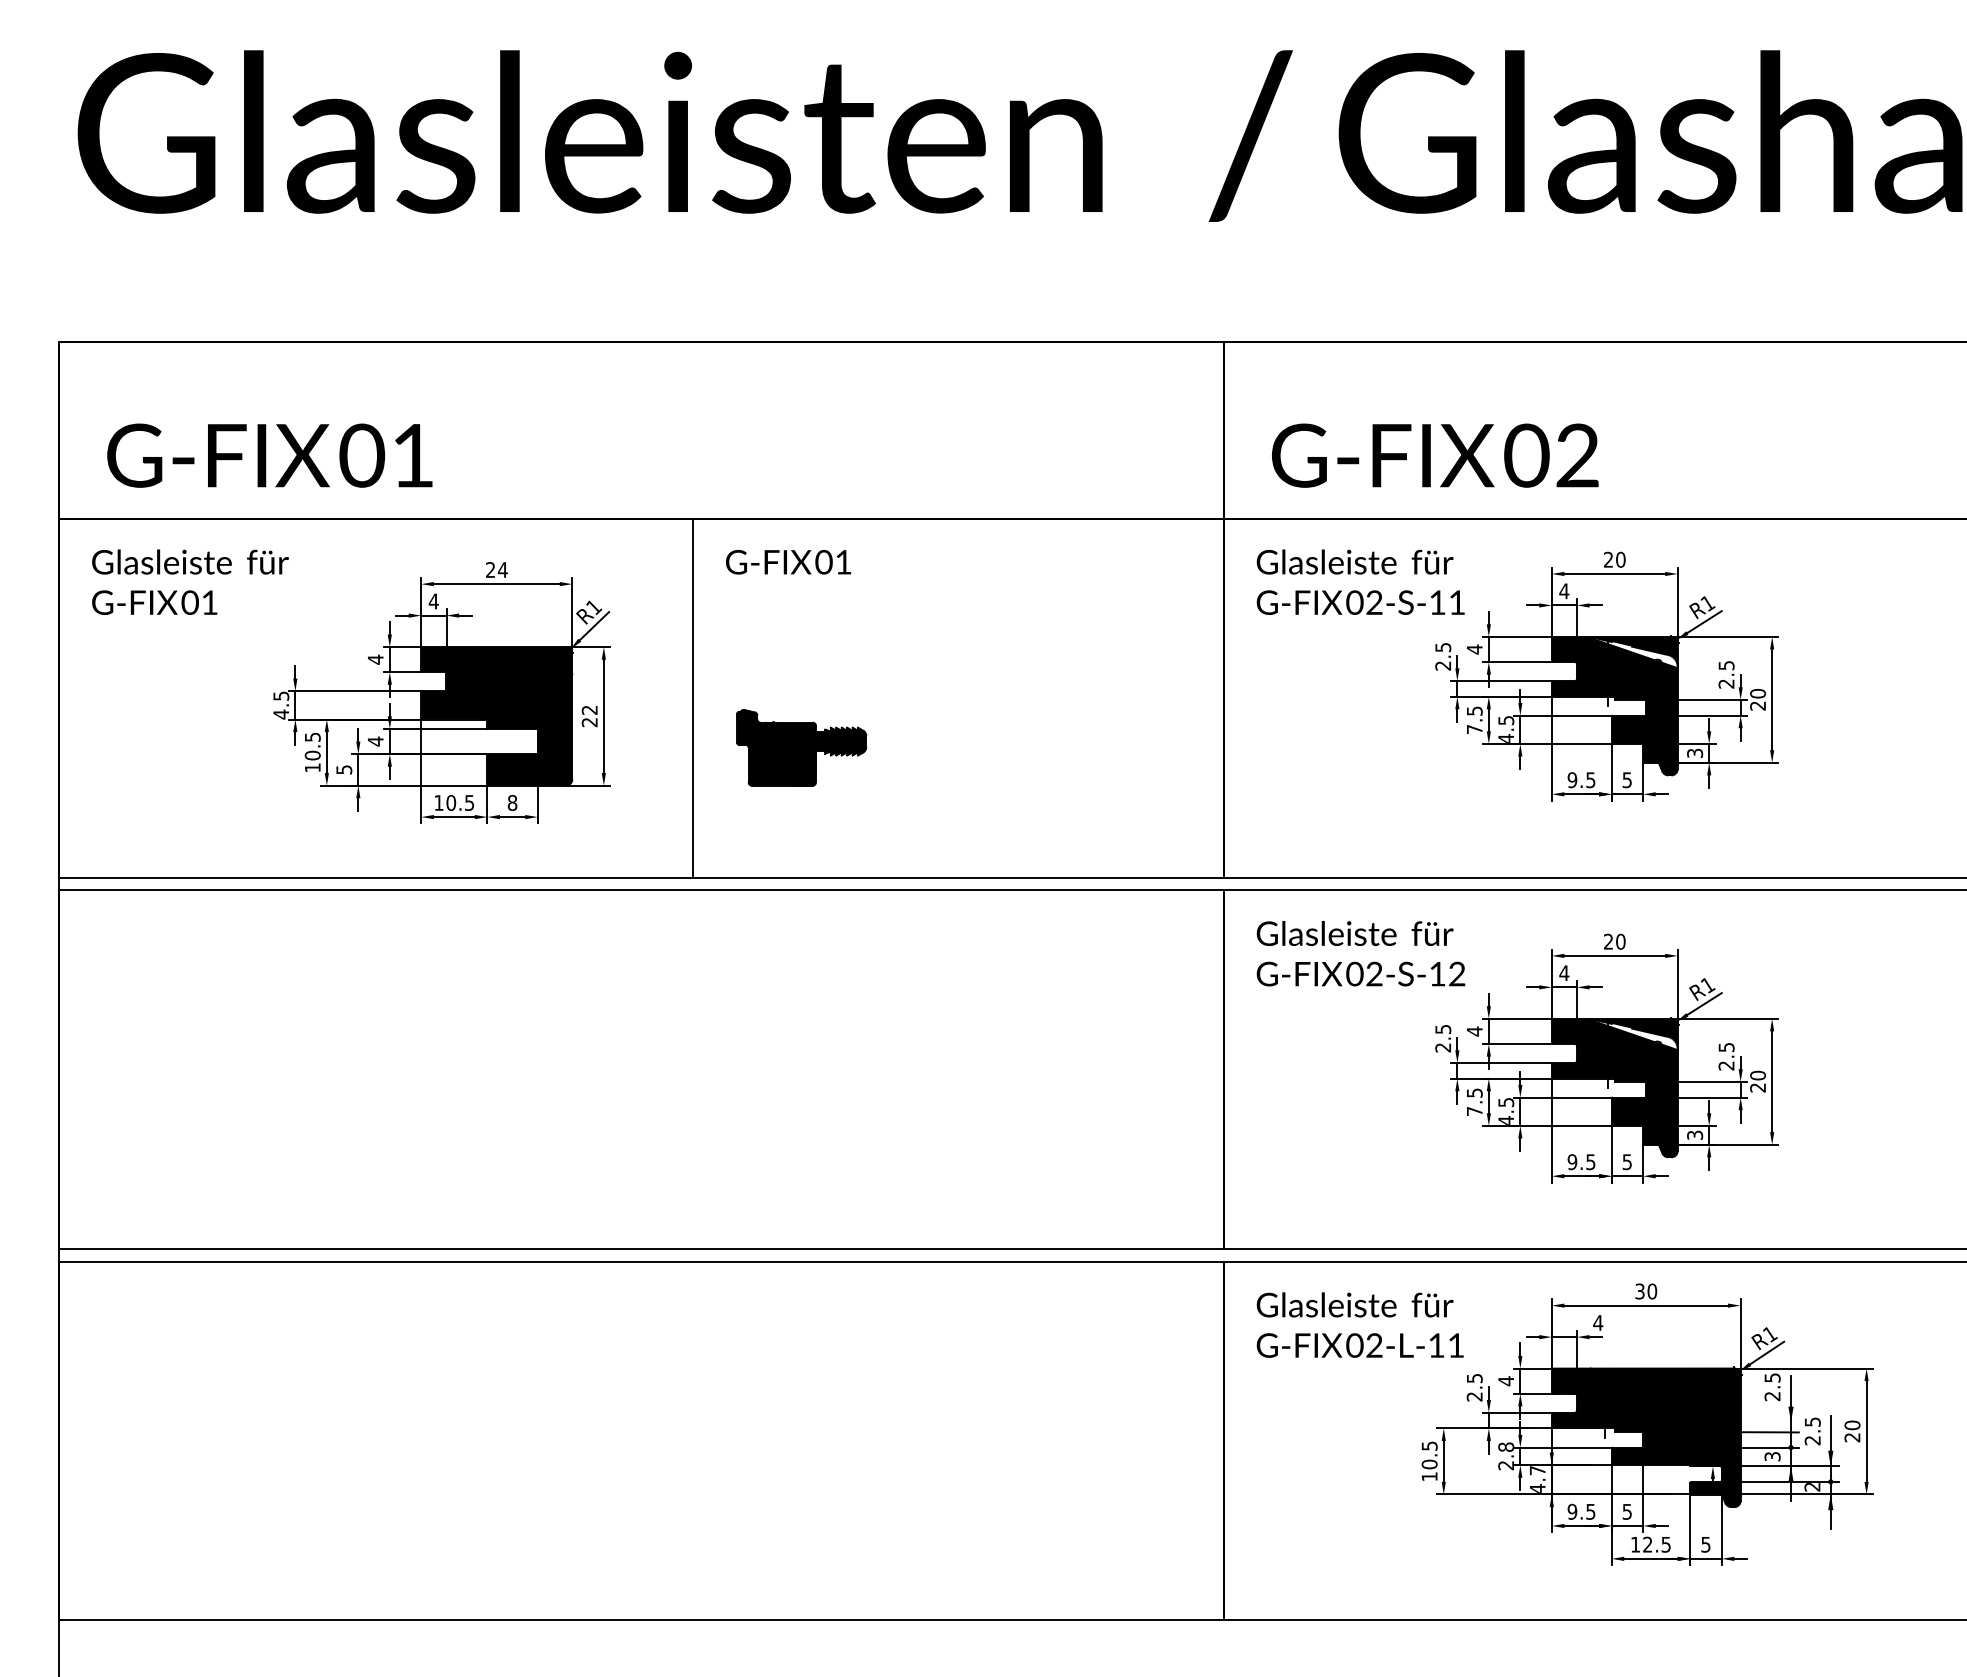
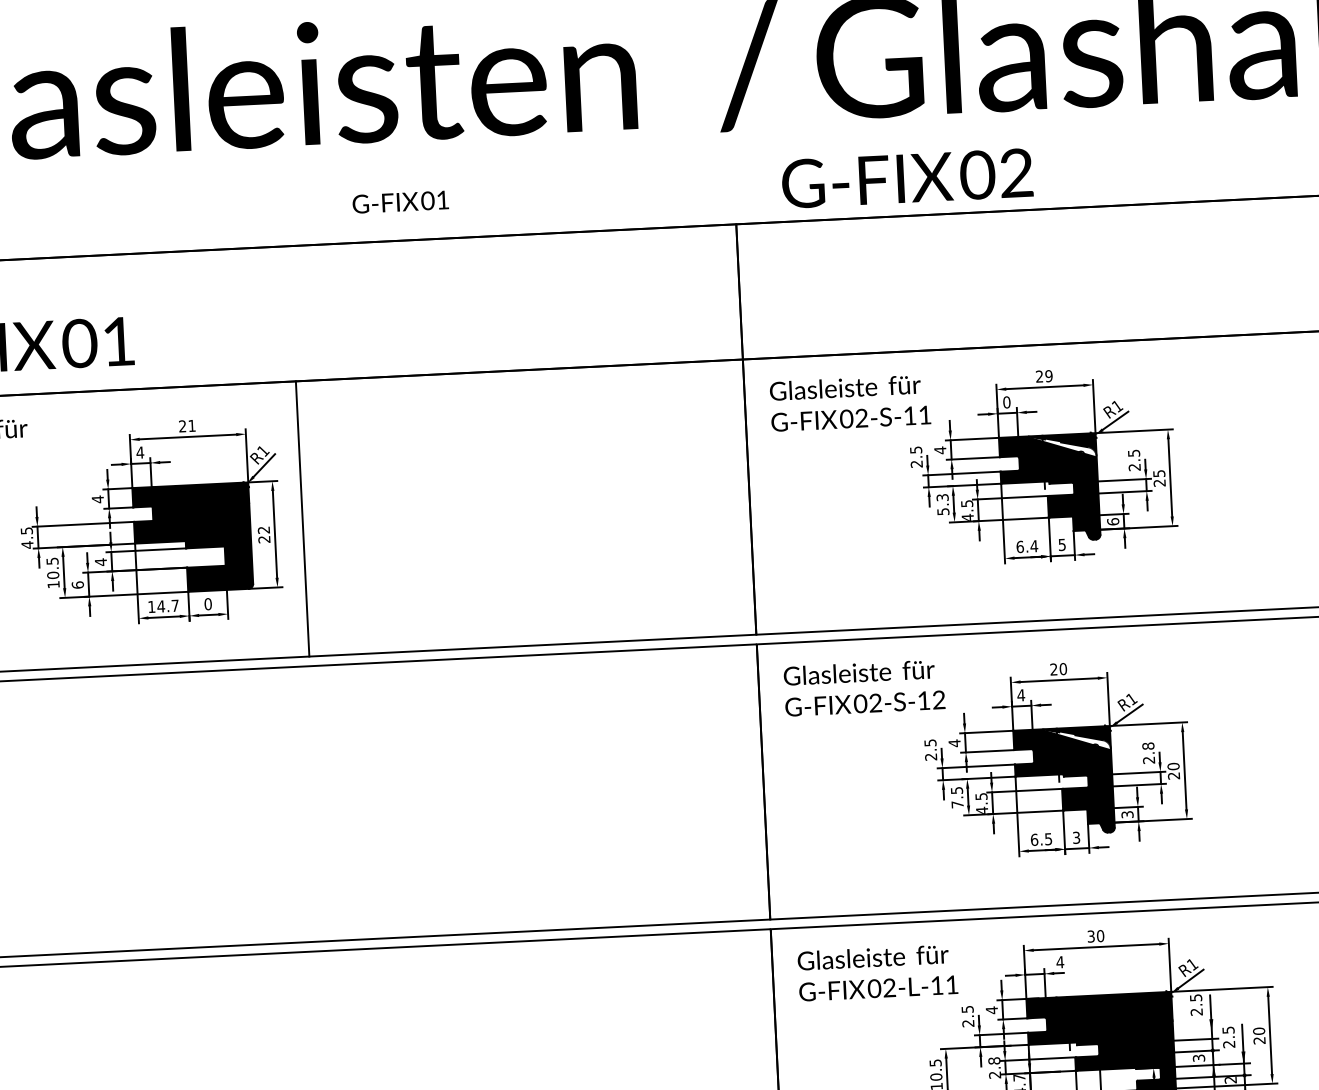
text: (1435, 455) -> (907, 178), moved
text: (1620, 559) -> (1048, 375), 20 -> 29
text: (788, 562) -> (400, 202), moved
text: (502, 569) -> (191, 425), 24 -> 21
text: (1564, 591) -> (1006, 402), 4 -> 0
text: (1758, 693) -> (1159, 473), 20 -> 25
line: (692, 697) -> (302, 518), moved
text: (1474, 720) -> (942, 504), 7.5 -> 5.3
part: (801, 747) -> (427, 550), removed
text: (1695, 753) -> (1113, 521), 3 -> 6
text: (344, 769) -> (78, 584), 5 -> 6
text: (1581, 780) -> (1027, 546), 9.5 -> 6.4
text: (460, 802) -> (168, 605), 10.5 -> 14.7
text: (512, 802) -> (208, 603), 8 -> 0
text: (1726, 1047) -> (1148, 746), 2.5 -> 2.8
text: (1627, 1161) -> (1076, 837), 5 -> 3
text: (1572, 1162) -> (1034, 840), 9.5 -> 6.5

